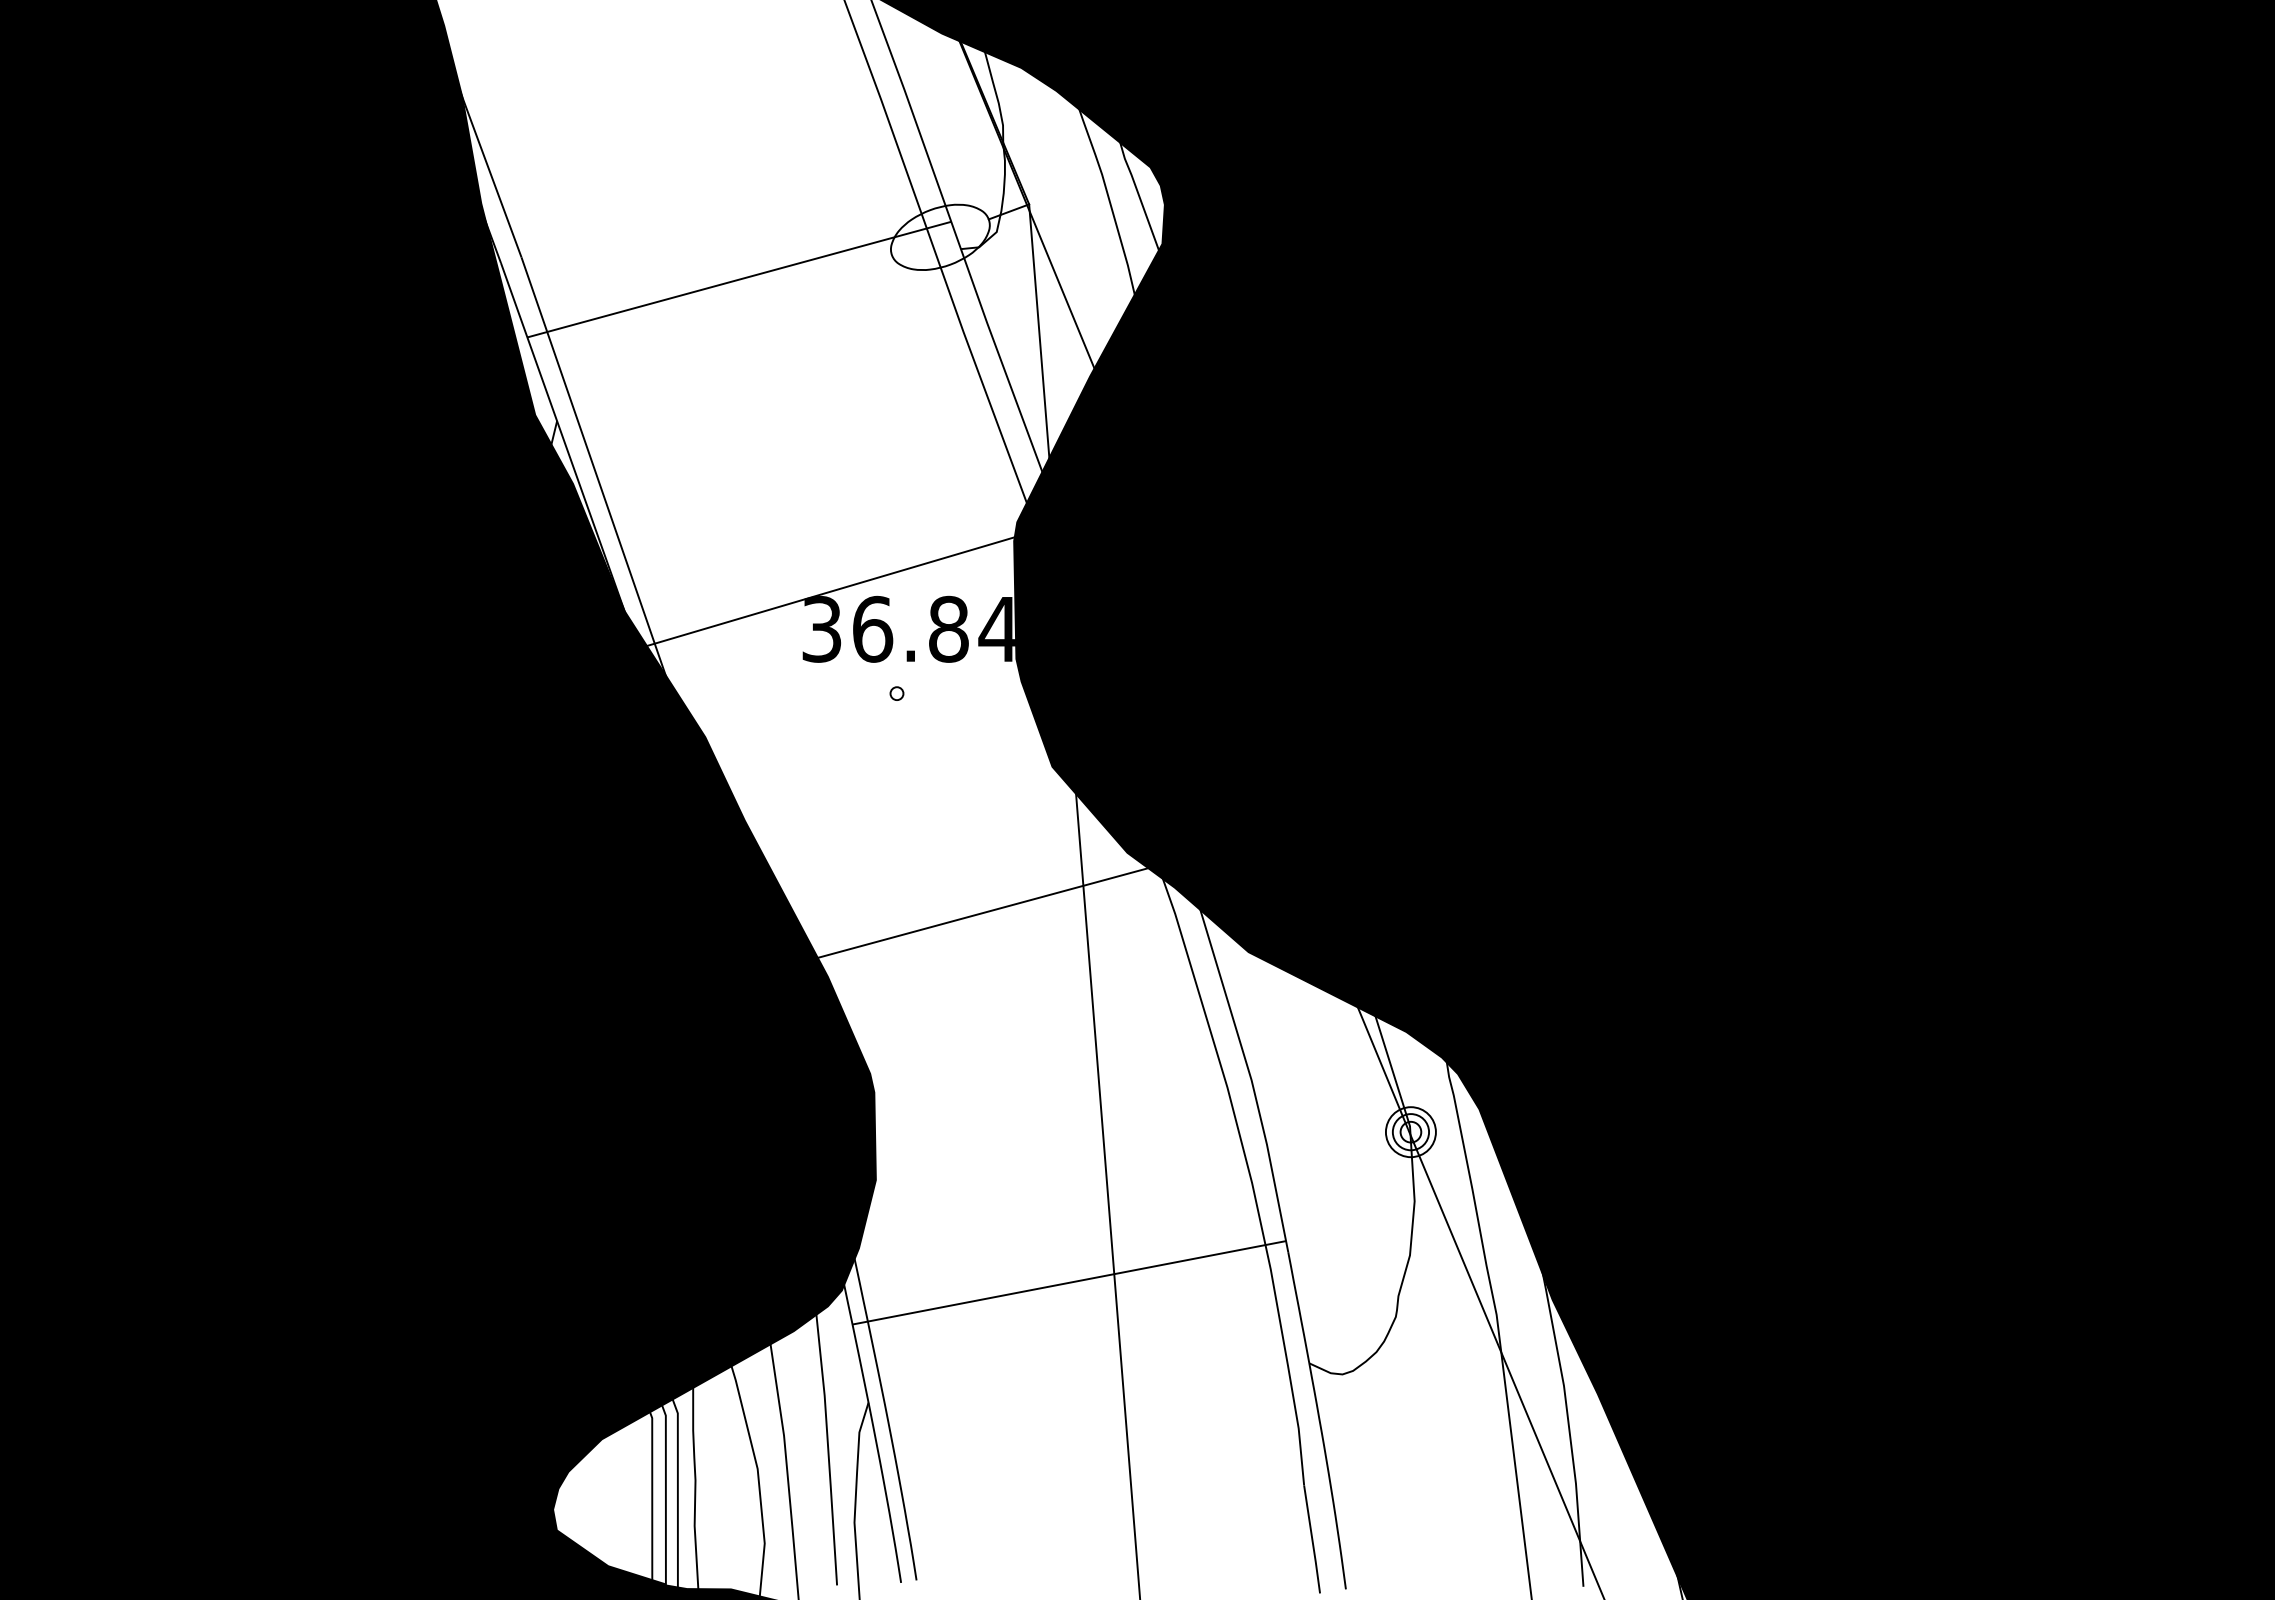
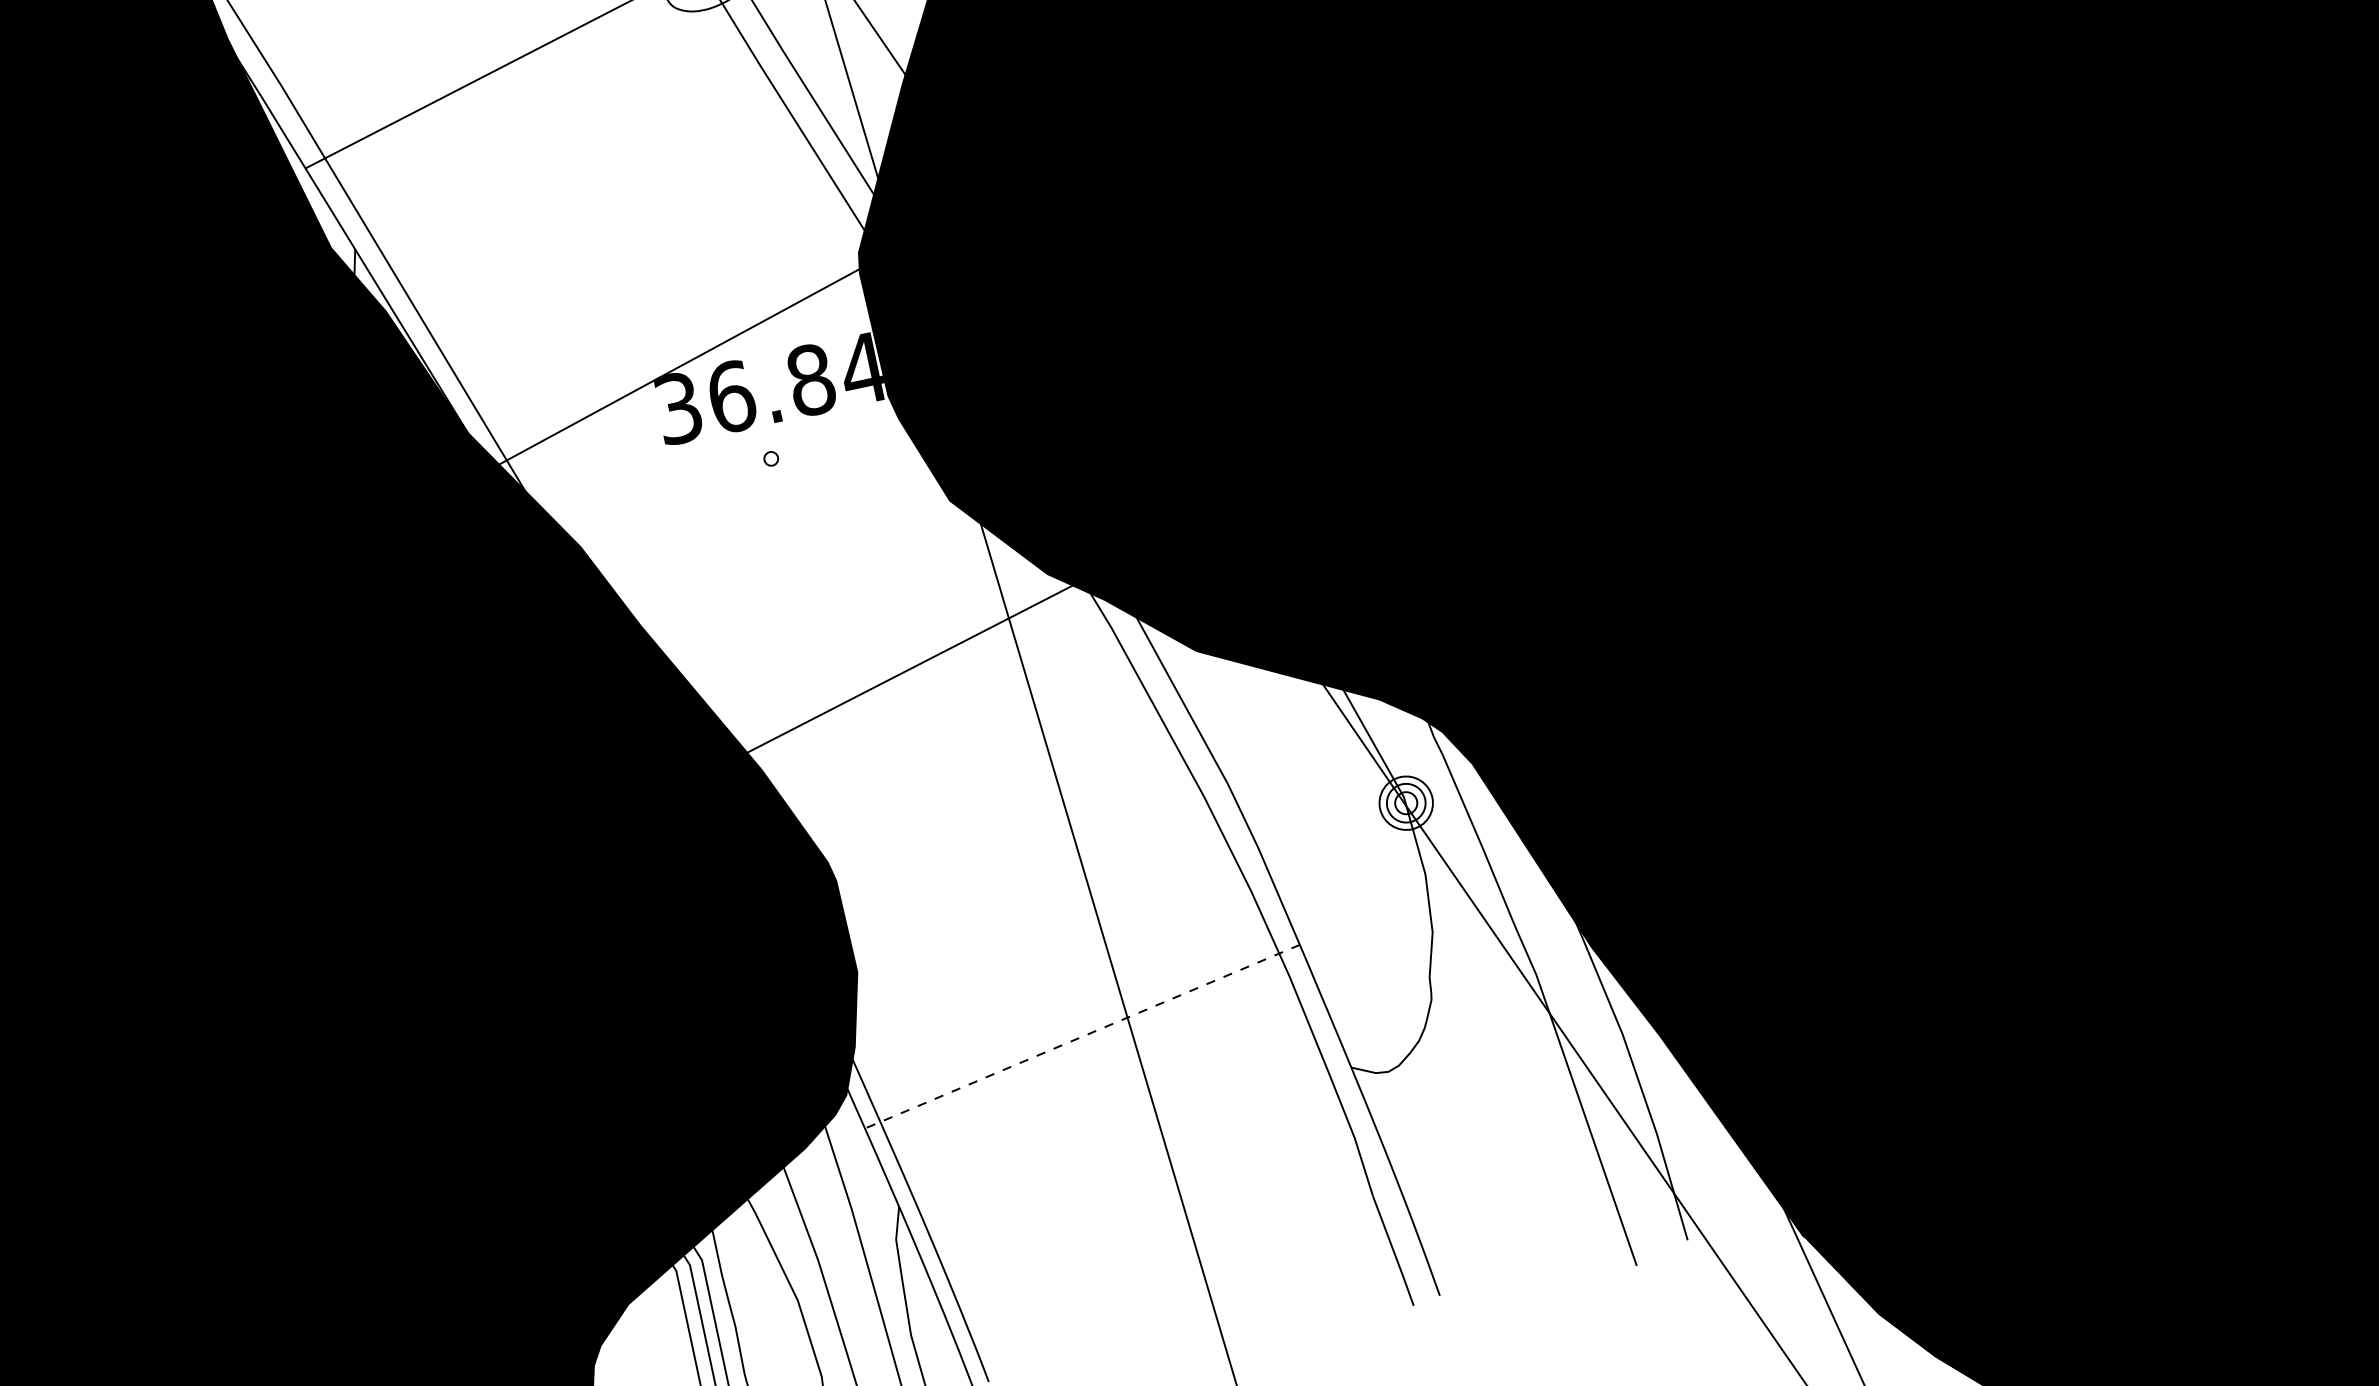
line: (1069, 1282) -> (1082, 1036), solid -> dashed

